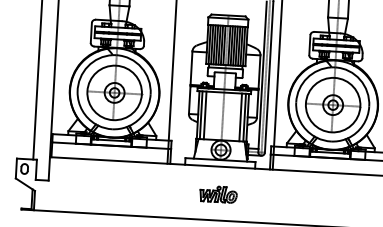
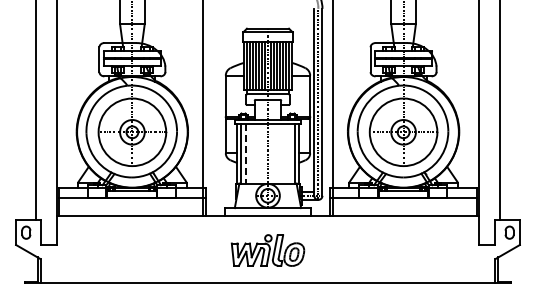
line: (204, 115) -> (245, 153), solid -> dashed
line: (241, 117) -> (290, 153), removed
part: (218, 194) -> (267, 250), size x1.6

